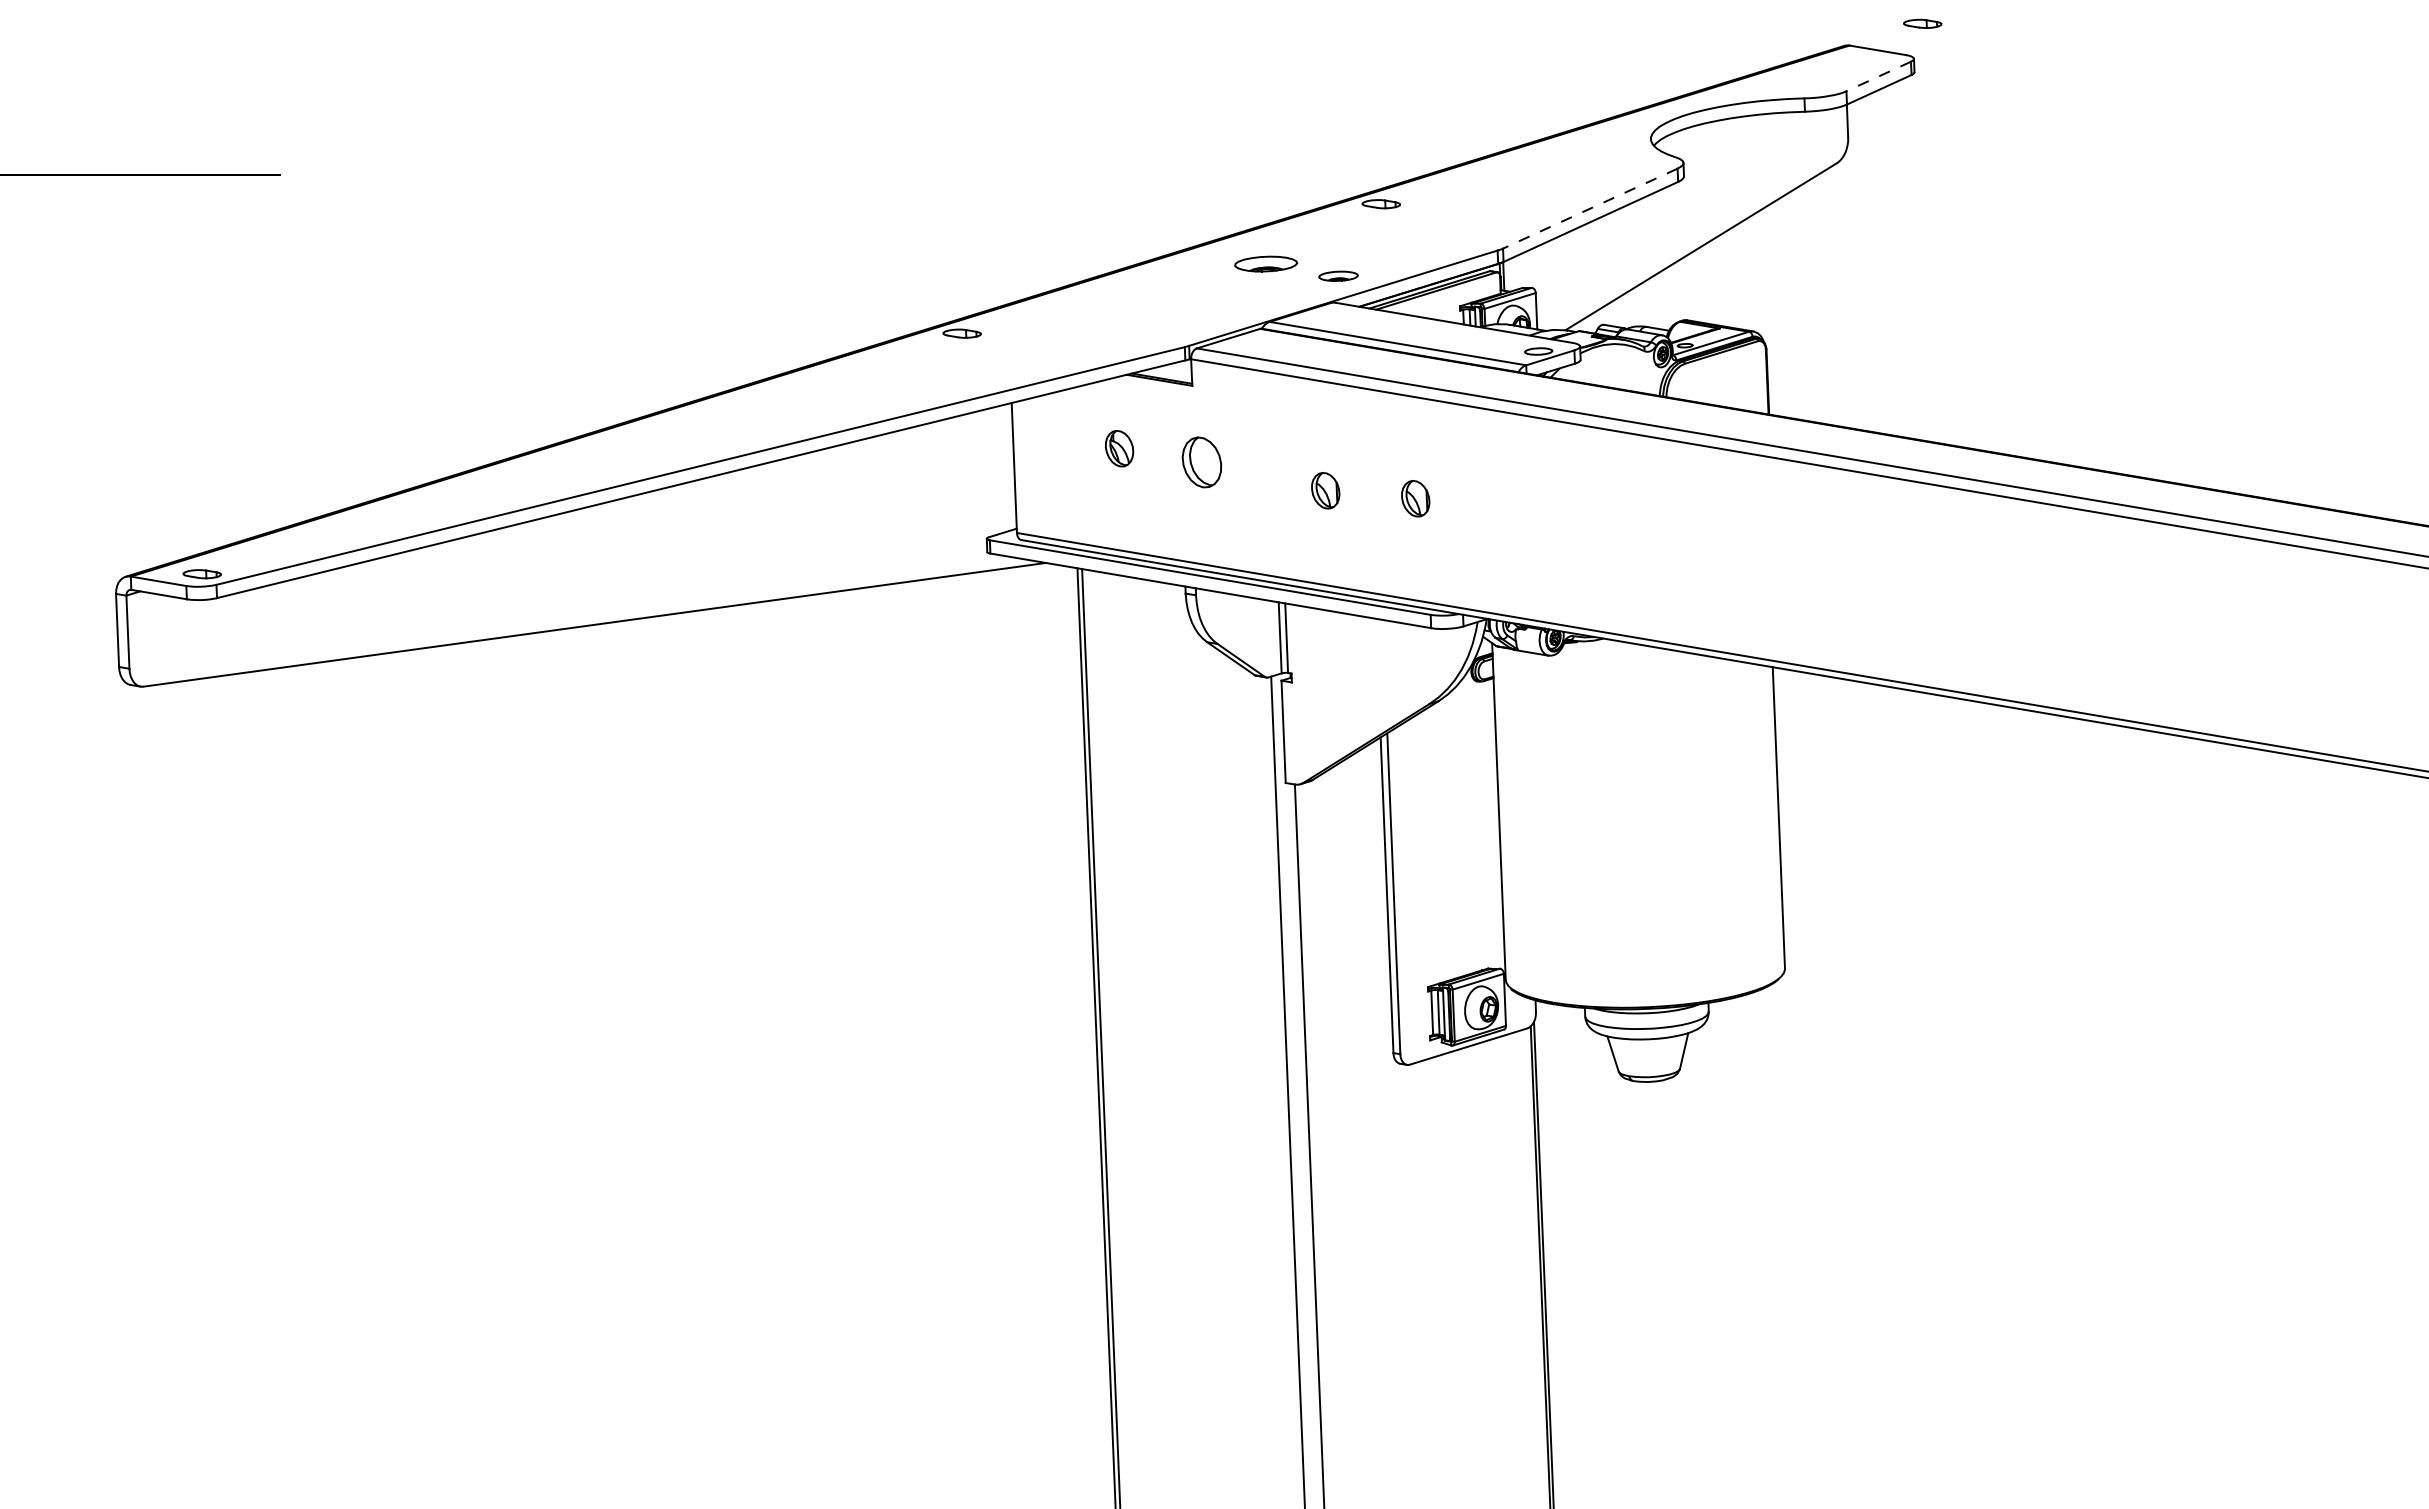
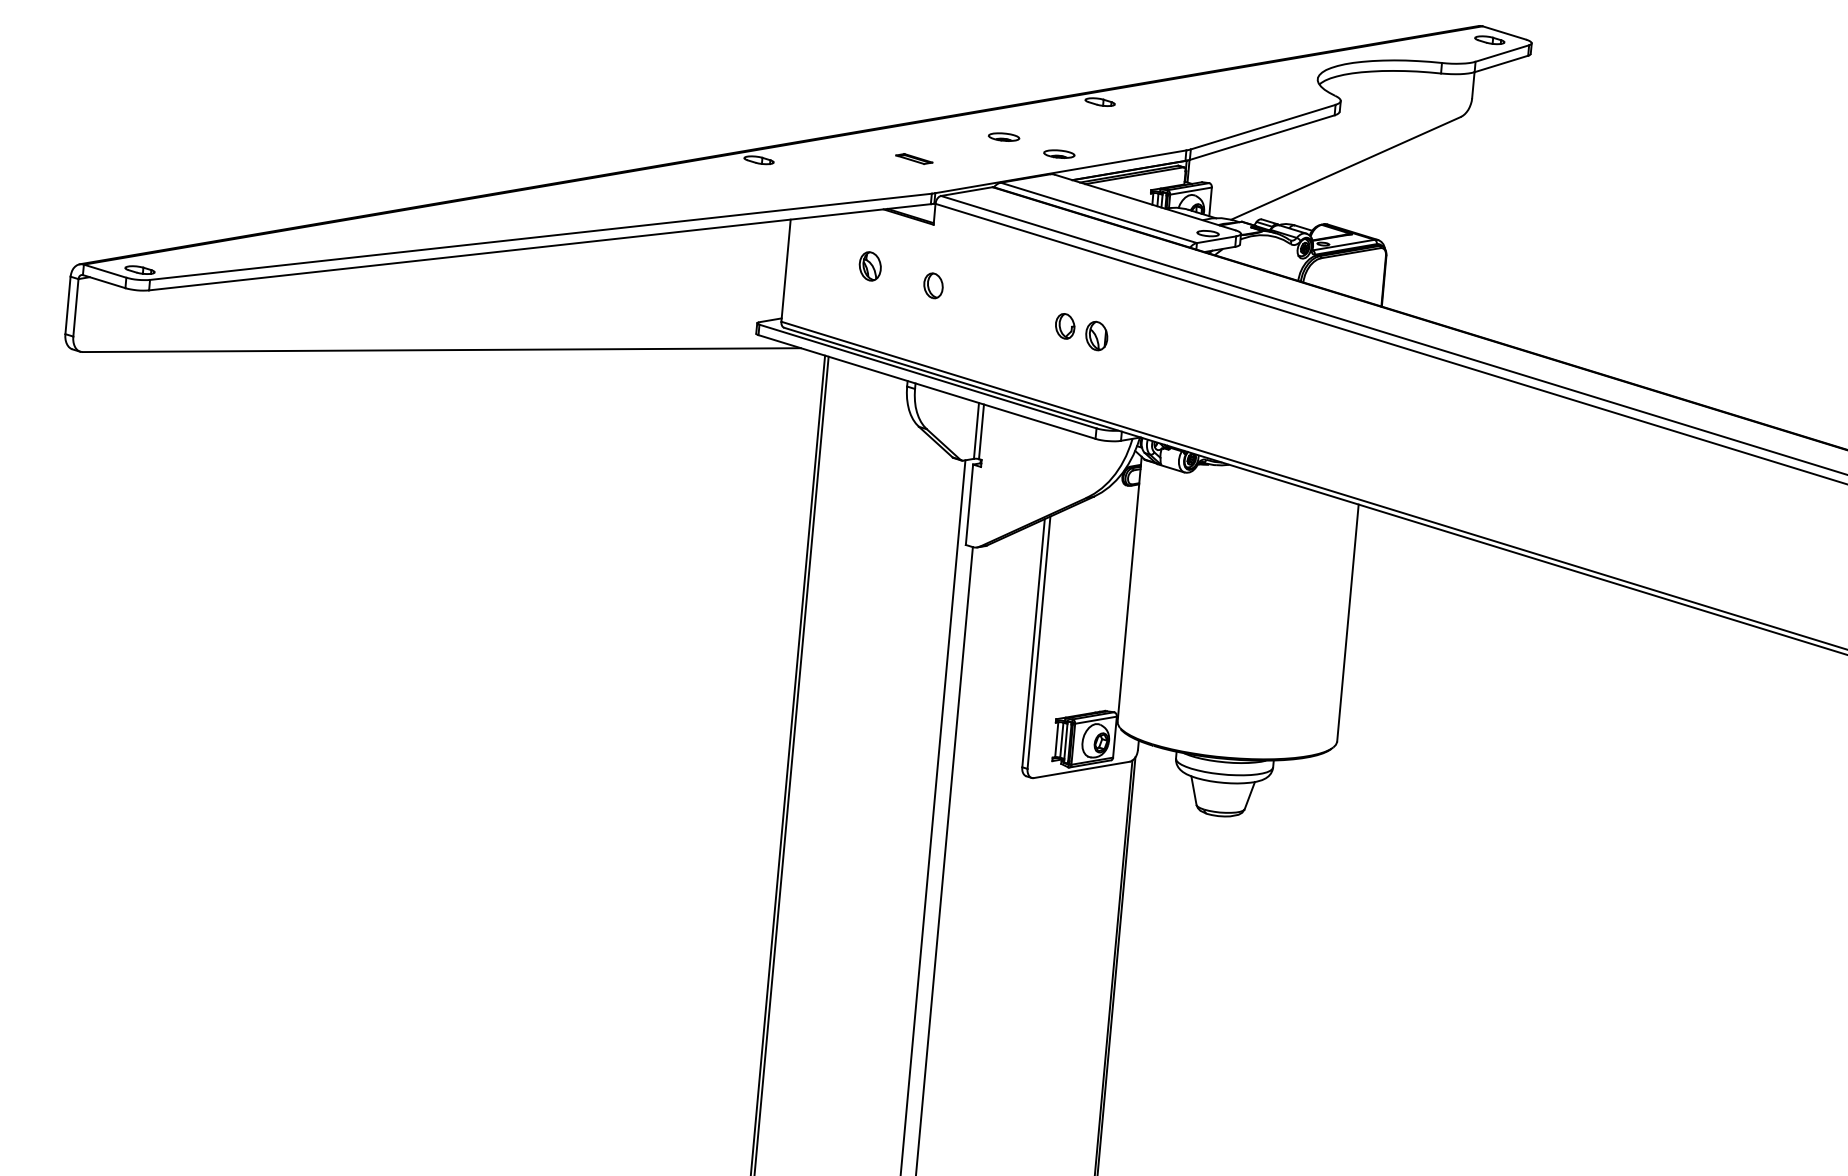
part: (1922, 23) -> (1489, 39), moved
line: (1878, 76) -> (1502, 53), dashed -> solid
line: (1590, 208) -> (1263, 127), dashed -> solid
part: (1266, 263) -> (1004, 136), size x0.62
part: (1156, 306) -> (913, 159), added
part: (1202, 462) -> (933, 285), size x0.62
part: (1325, 490) -> (1027, 320), removed
part: (1374, 491) -> (1065, 326), added

